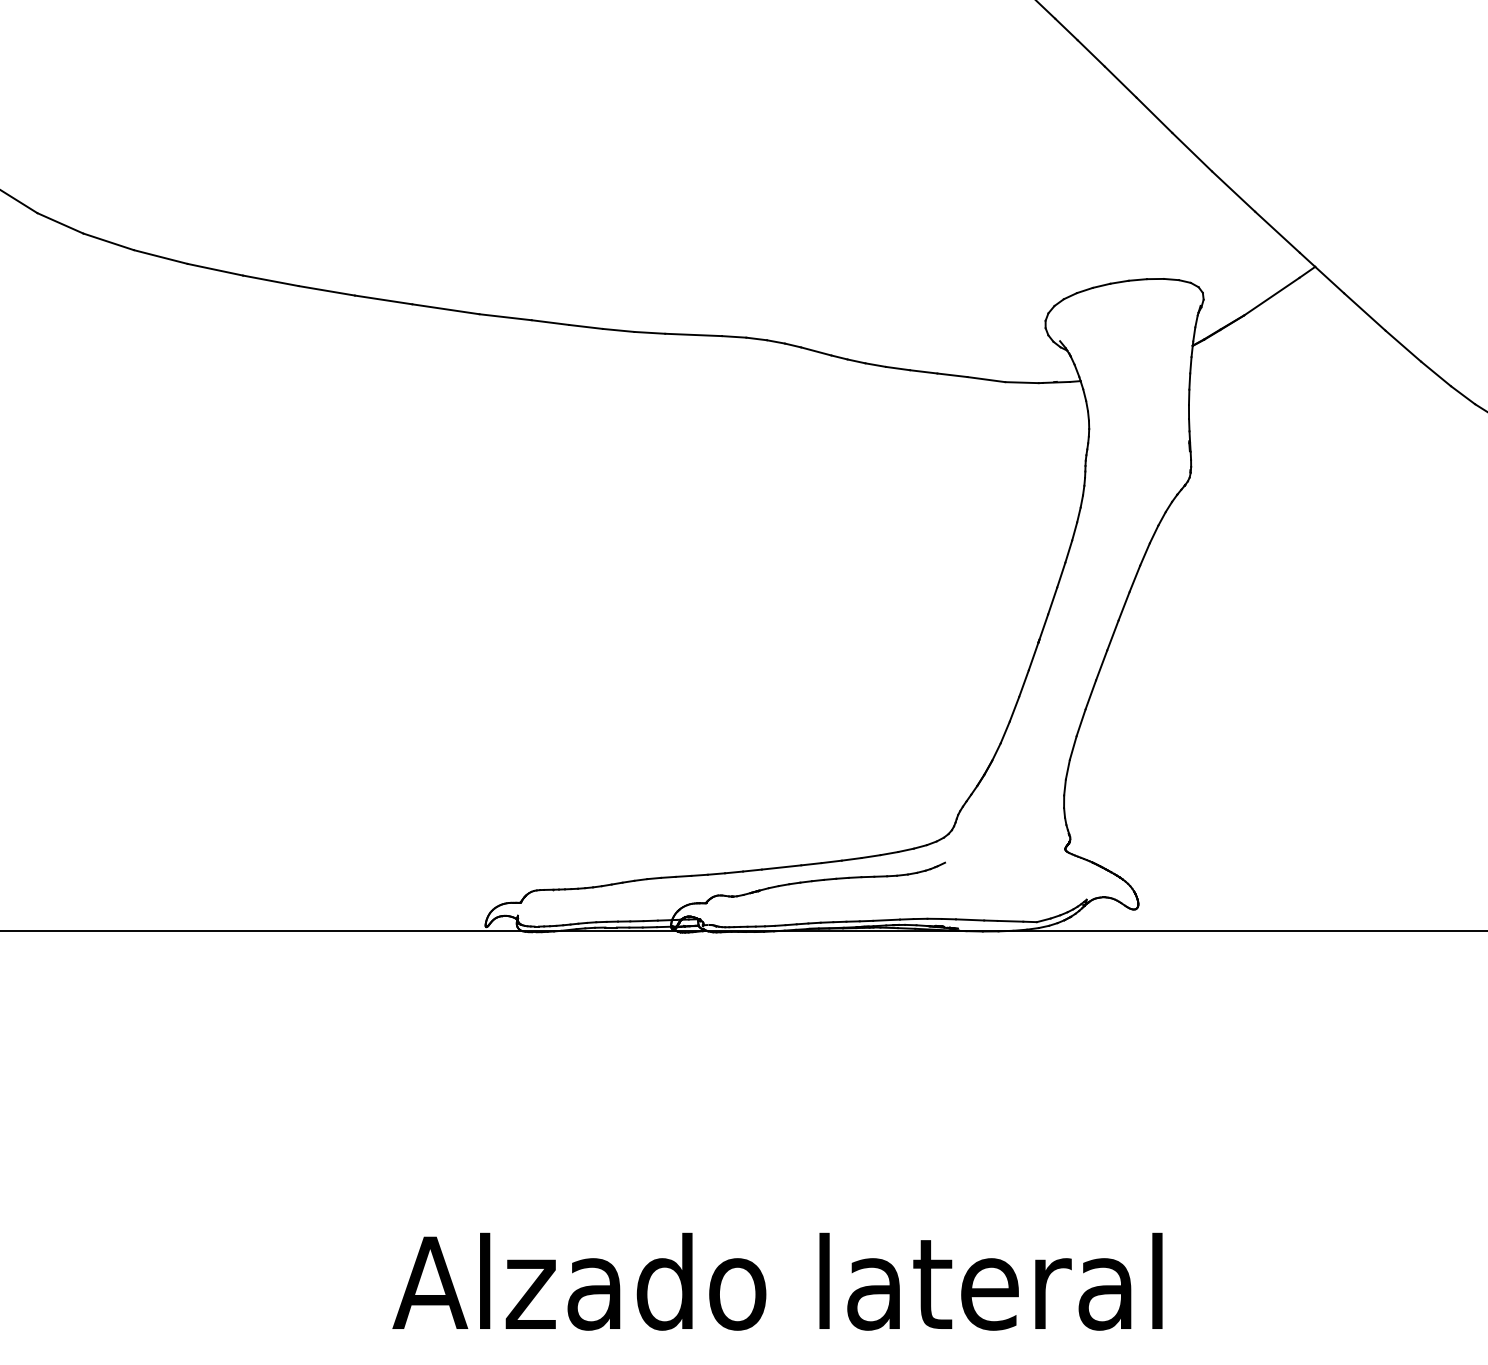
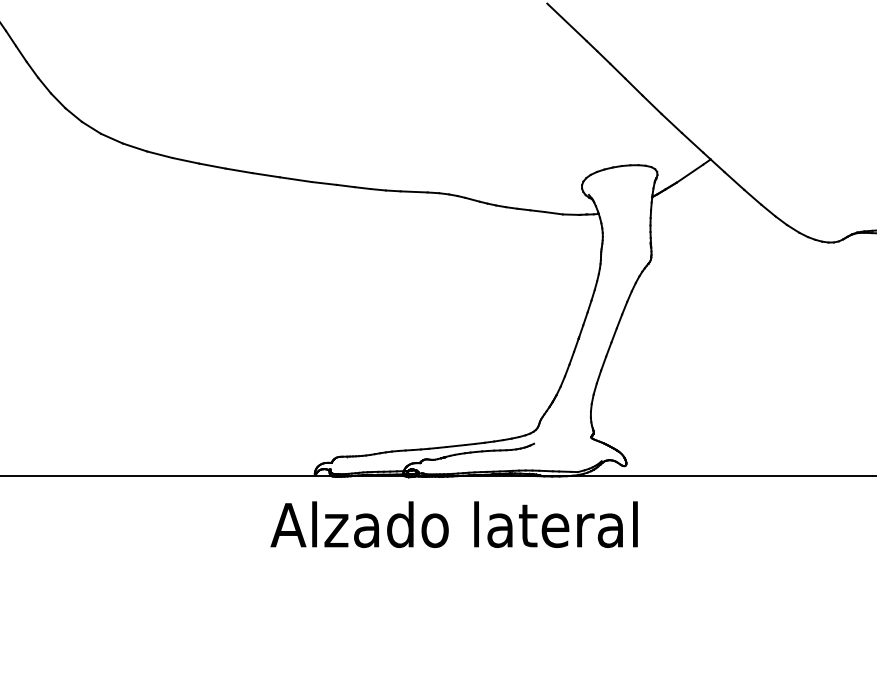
text: (776, 1281) -> (453, 524), moved

